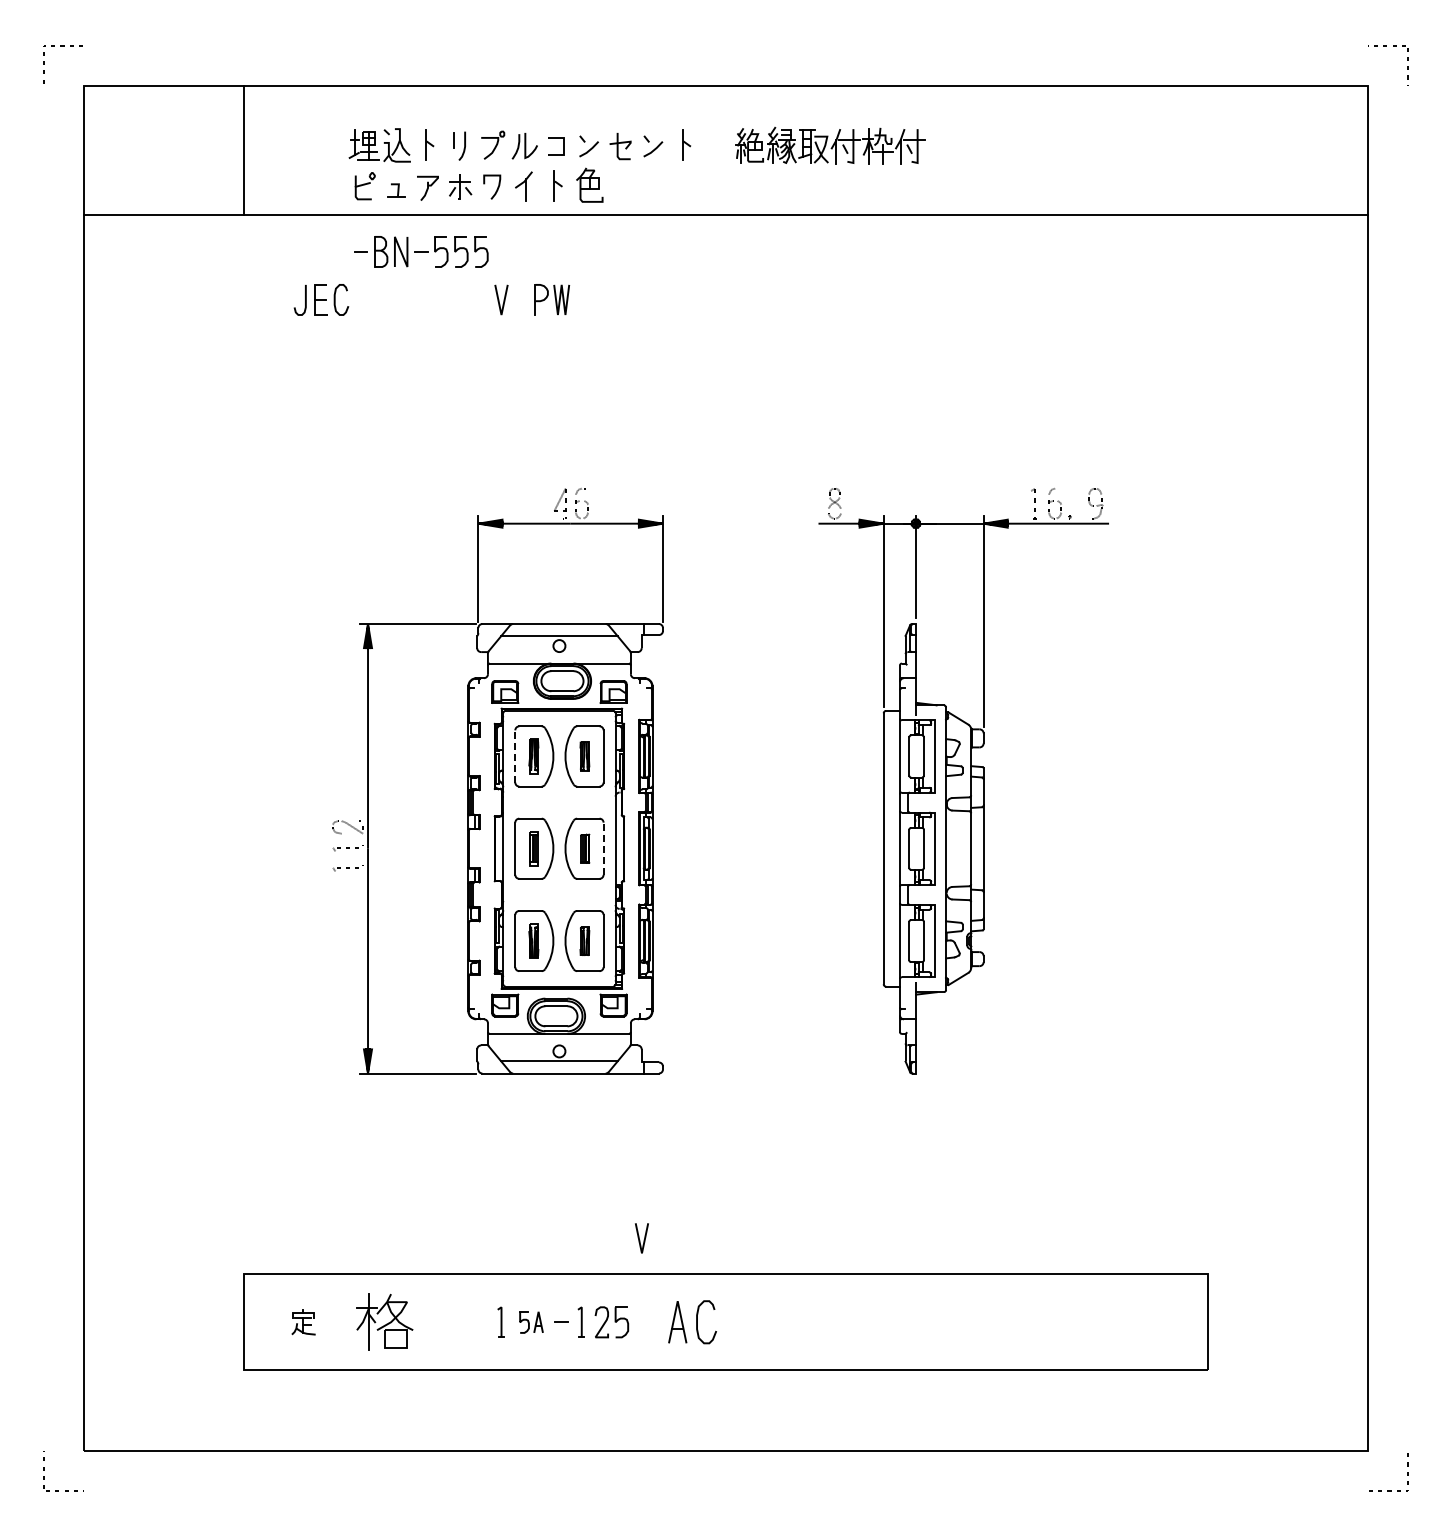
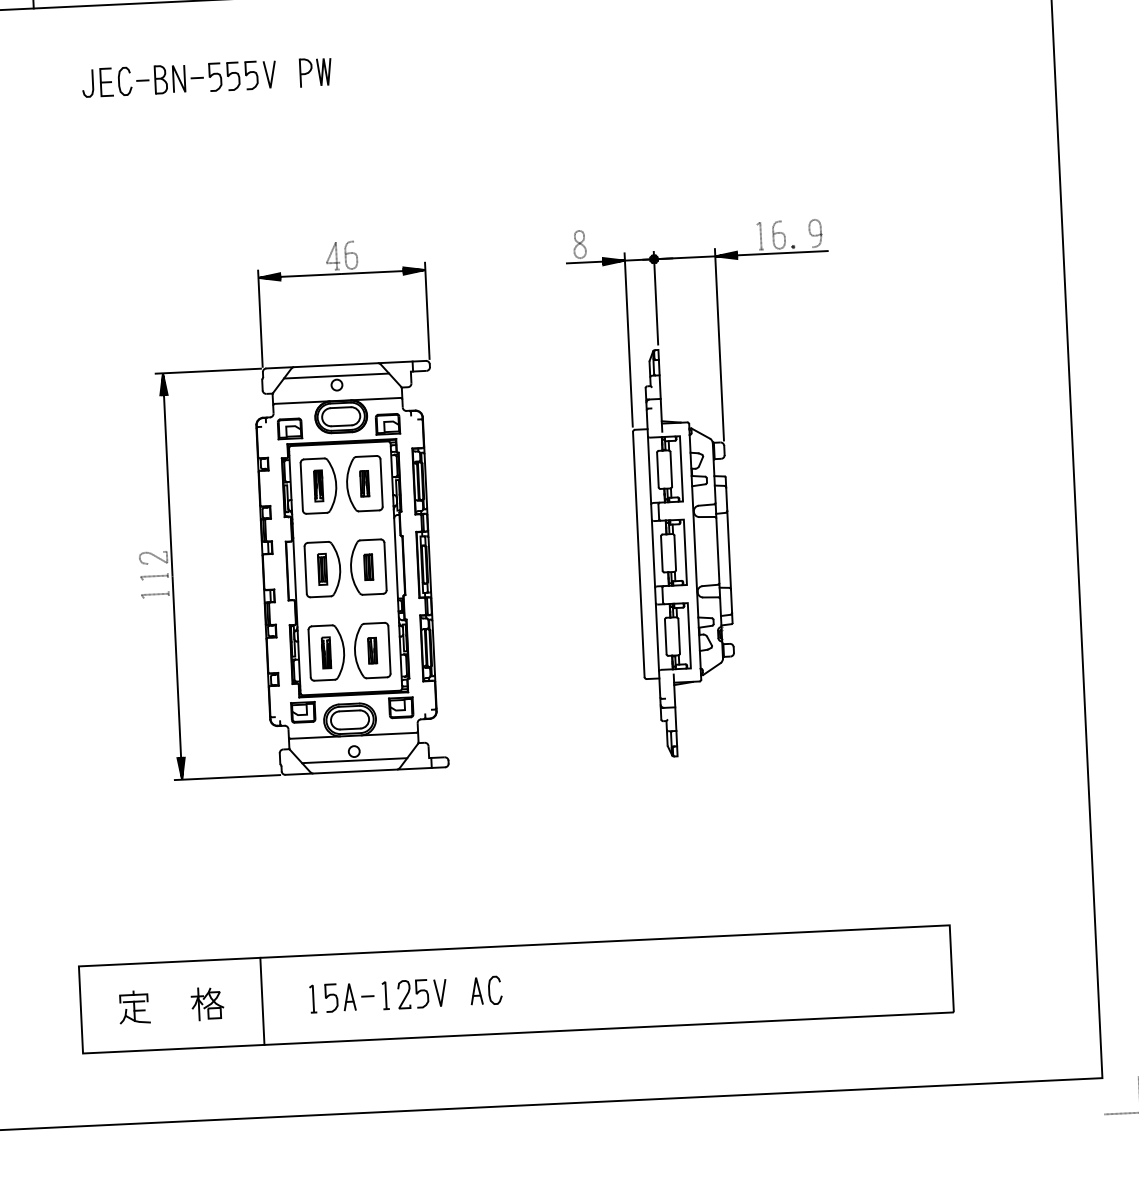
part: (421, 251) -> (197, 77), moved
line: (515, 755) -> (301, 485), dashed -> solid
line: (603, 848) -> (385, 566), dashed -> solid
line: (639, 1238) -> (438, 993), moved
part: (303, 1322) -> (134, 1007), size x1.43
part: (384, 1322) -> (207, 1004), size x0.62
line: (445, 1322) -> (262, 1001), added
part: (531, 1322) -> (340, 997), size x1.43
part: (692, 1322) -> (486, 990), size x0.71

